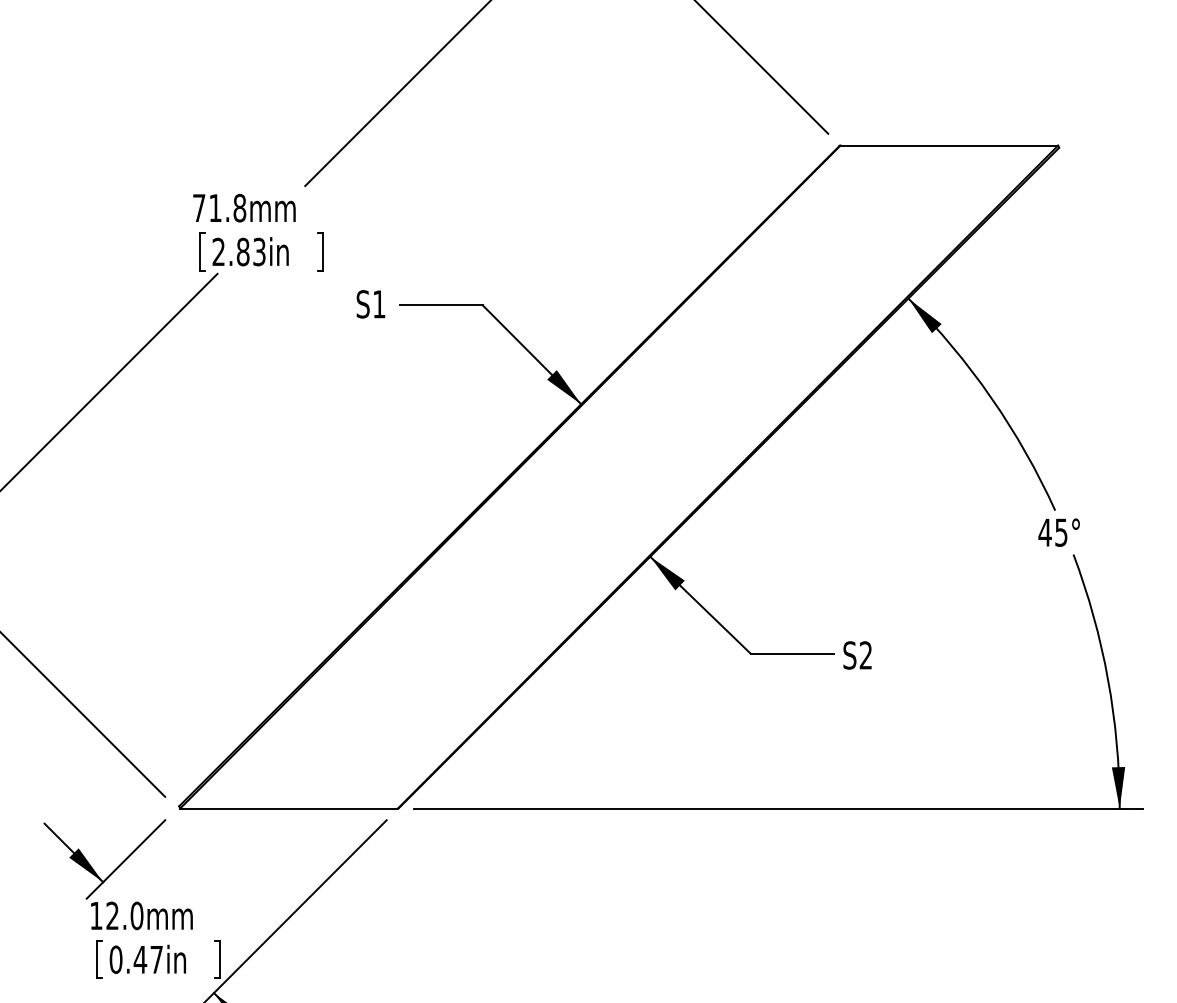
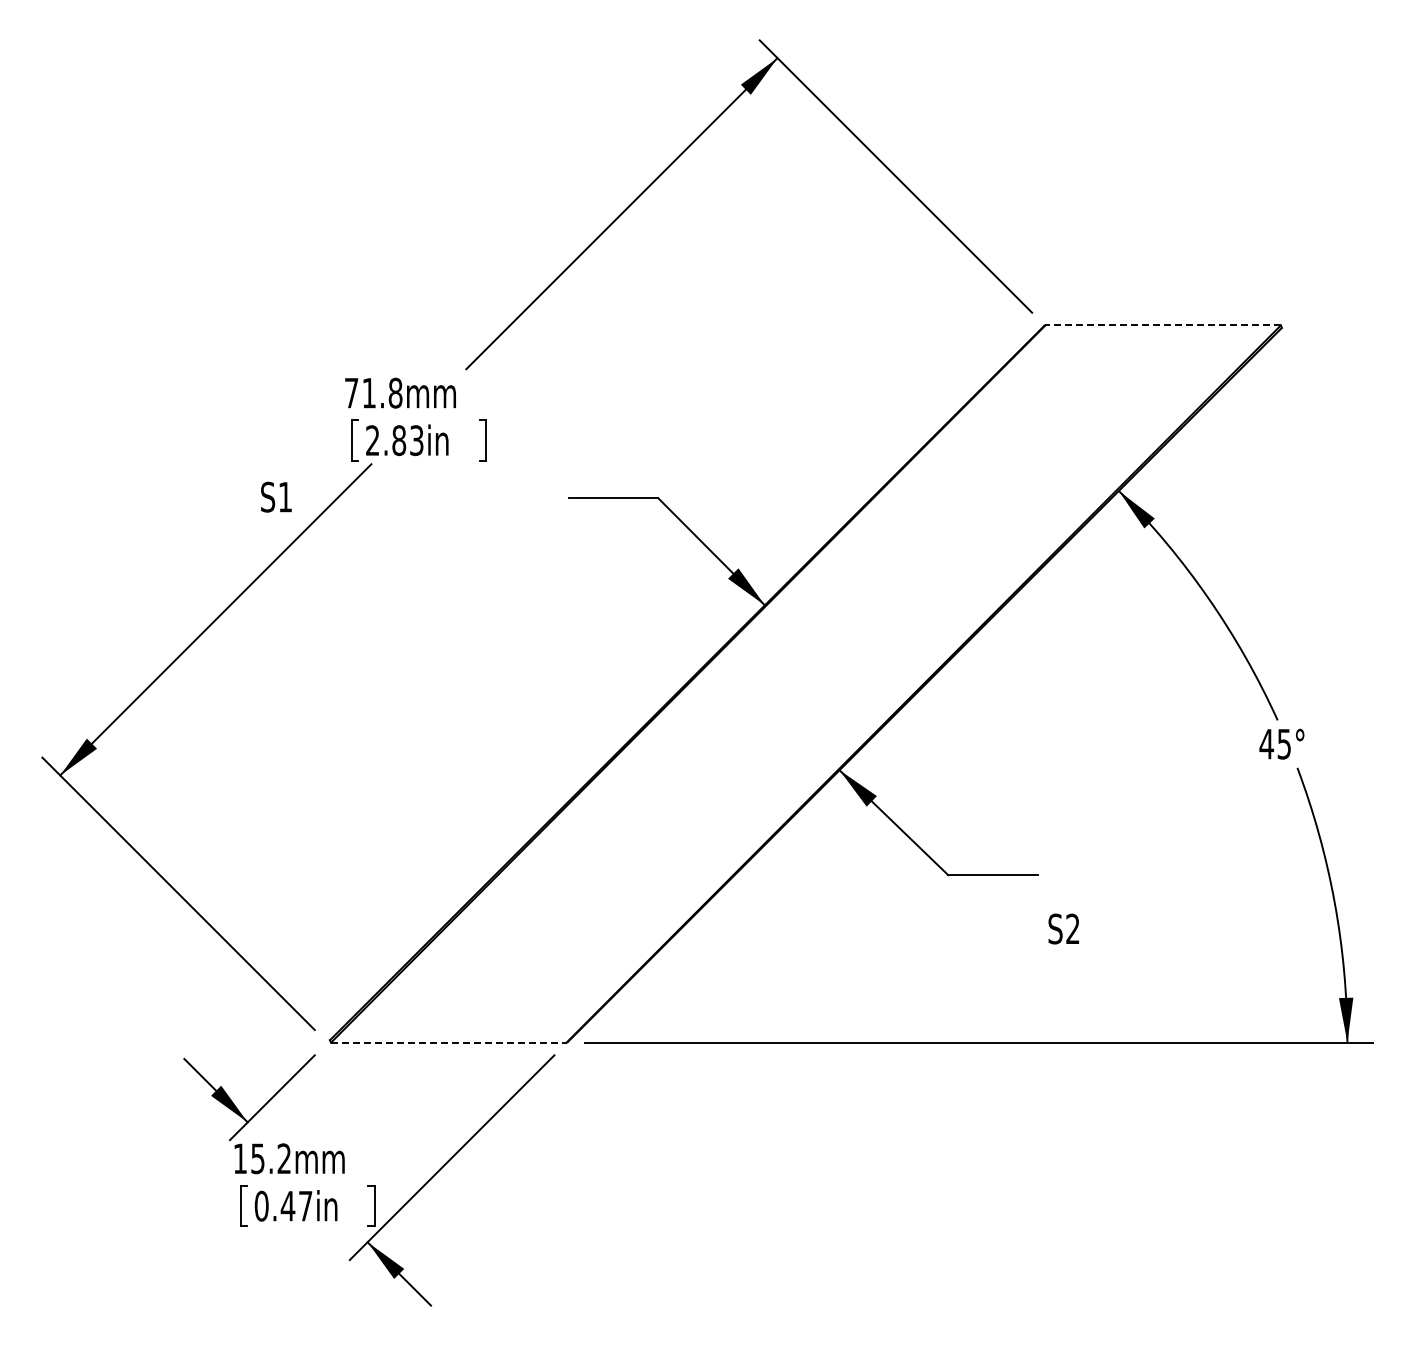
line: (949, 145) -> (1163, 325), solid -> dashed
text: (371, 303) -> (276, 496), moved
text: (857, 654) -> (1063, 928), moved
line: (288, 808) -> (448, 1042), solid -> dashed
text: (125, 915) -> (271, 1158), 12.0mm -> 15.2mm

